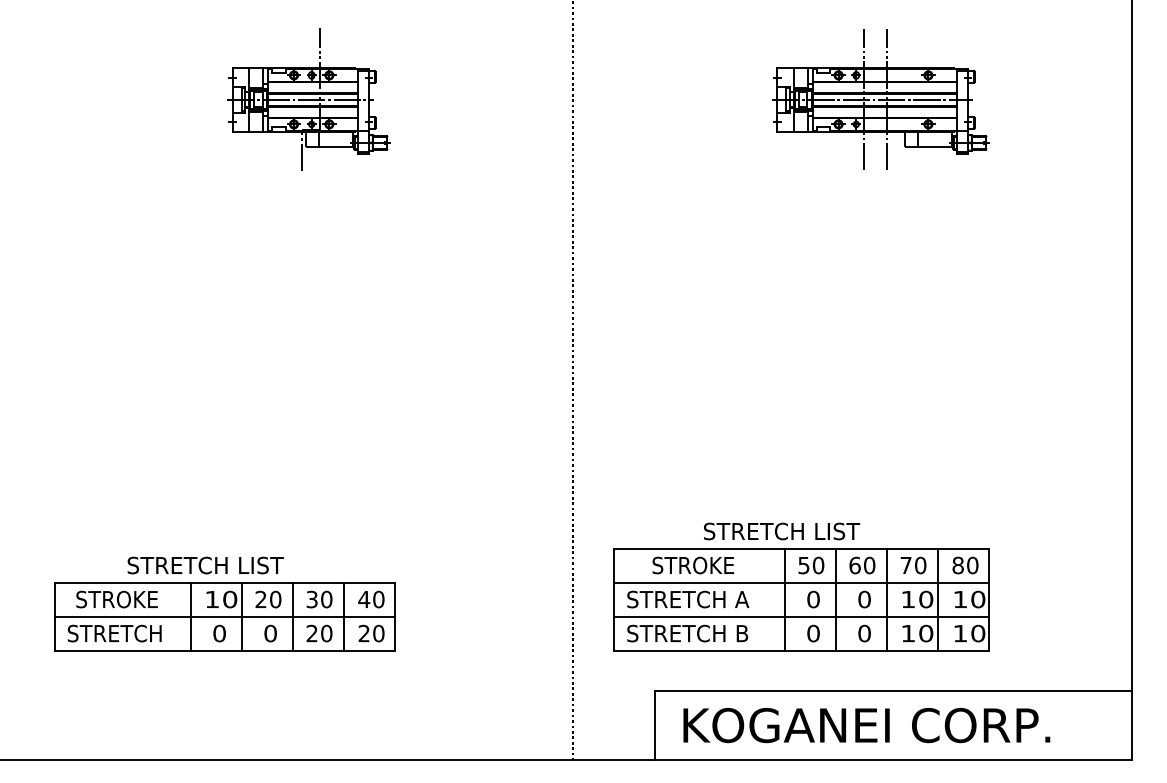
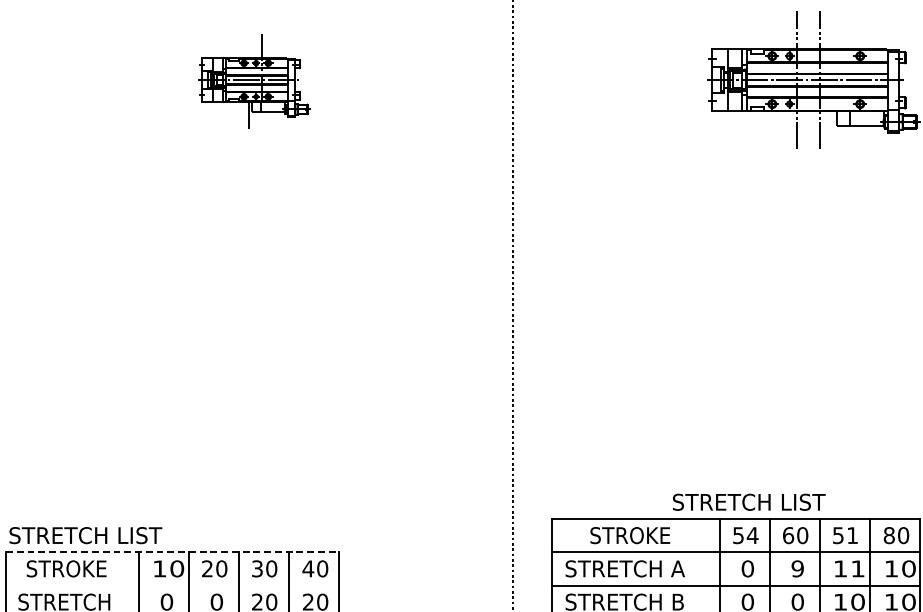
part: (308, 99) -> (253, 79), size x0.7
text: (782, 531) -> (749, 502), moved
text: (205, 565) -> (85, 535), moved
text: (818, 565) -> (752, 535), 50 -> 54
text: (913, 565) -> (845, 535), 70 -> 51
line: (225, 582) -> (172, 552), solid -> dashed
text: (864, 599) -> (797, 568), 0 -> 9
text: (926, 599) -> (858, 568), 10 -> 11
line: (225, 616) -> (172, 585), removed

